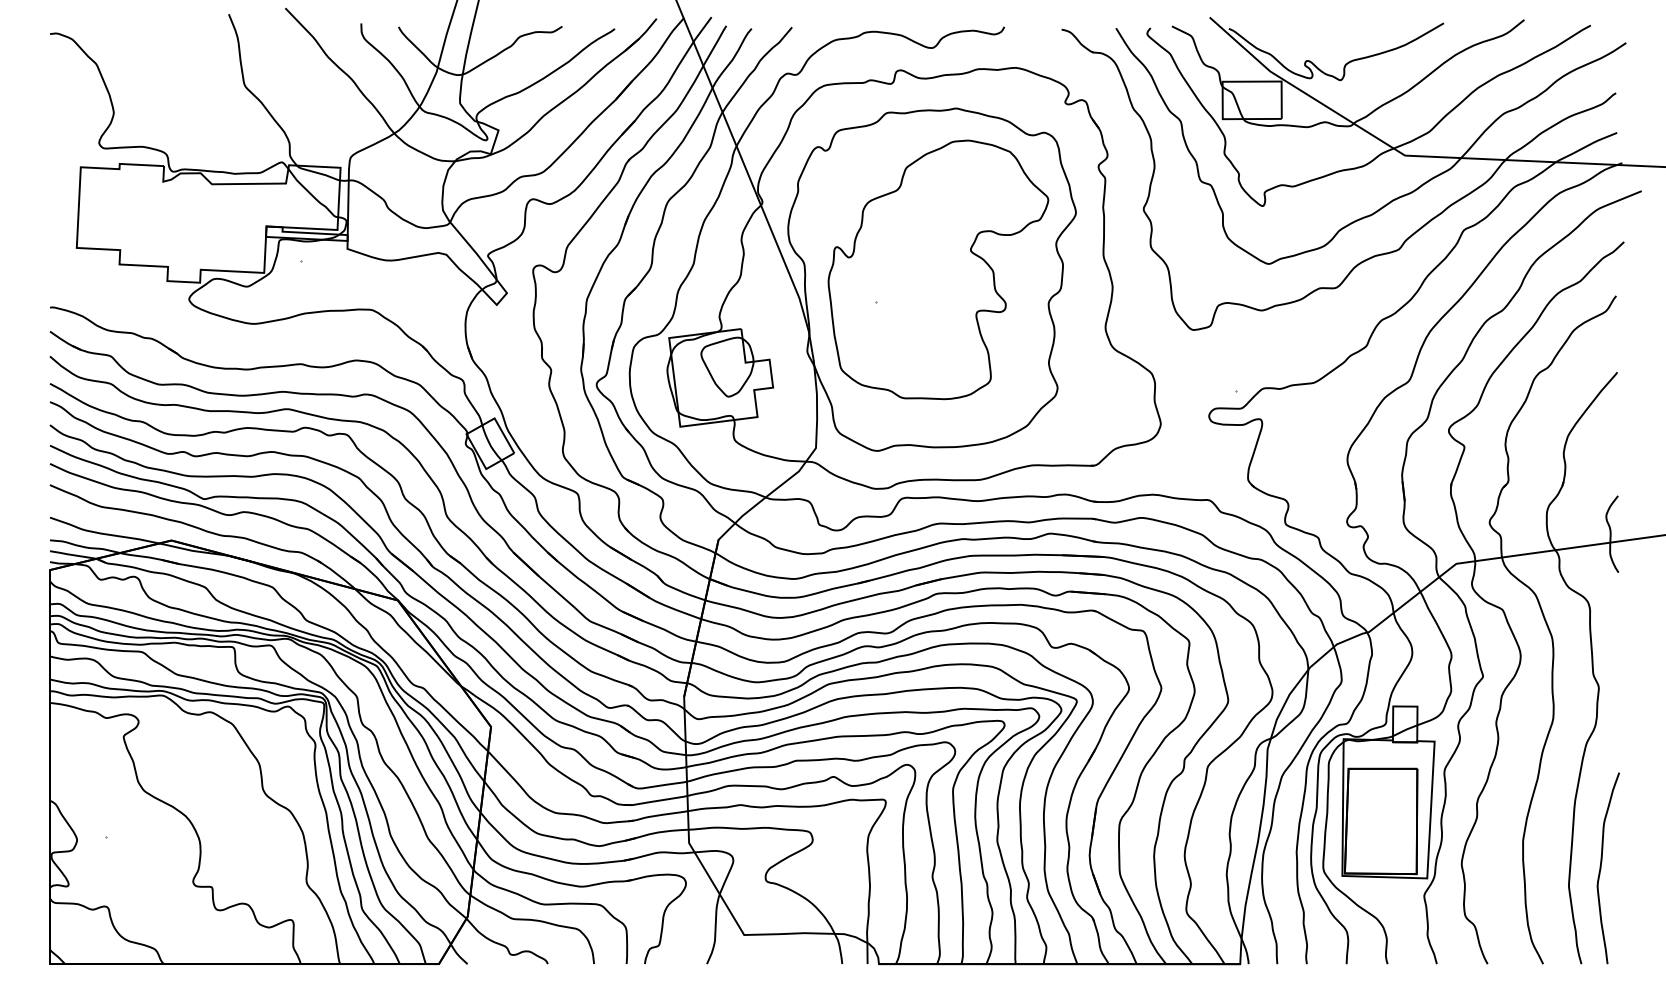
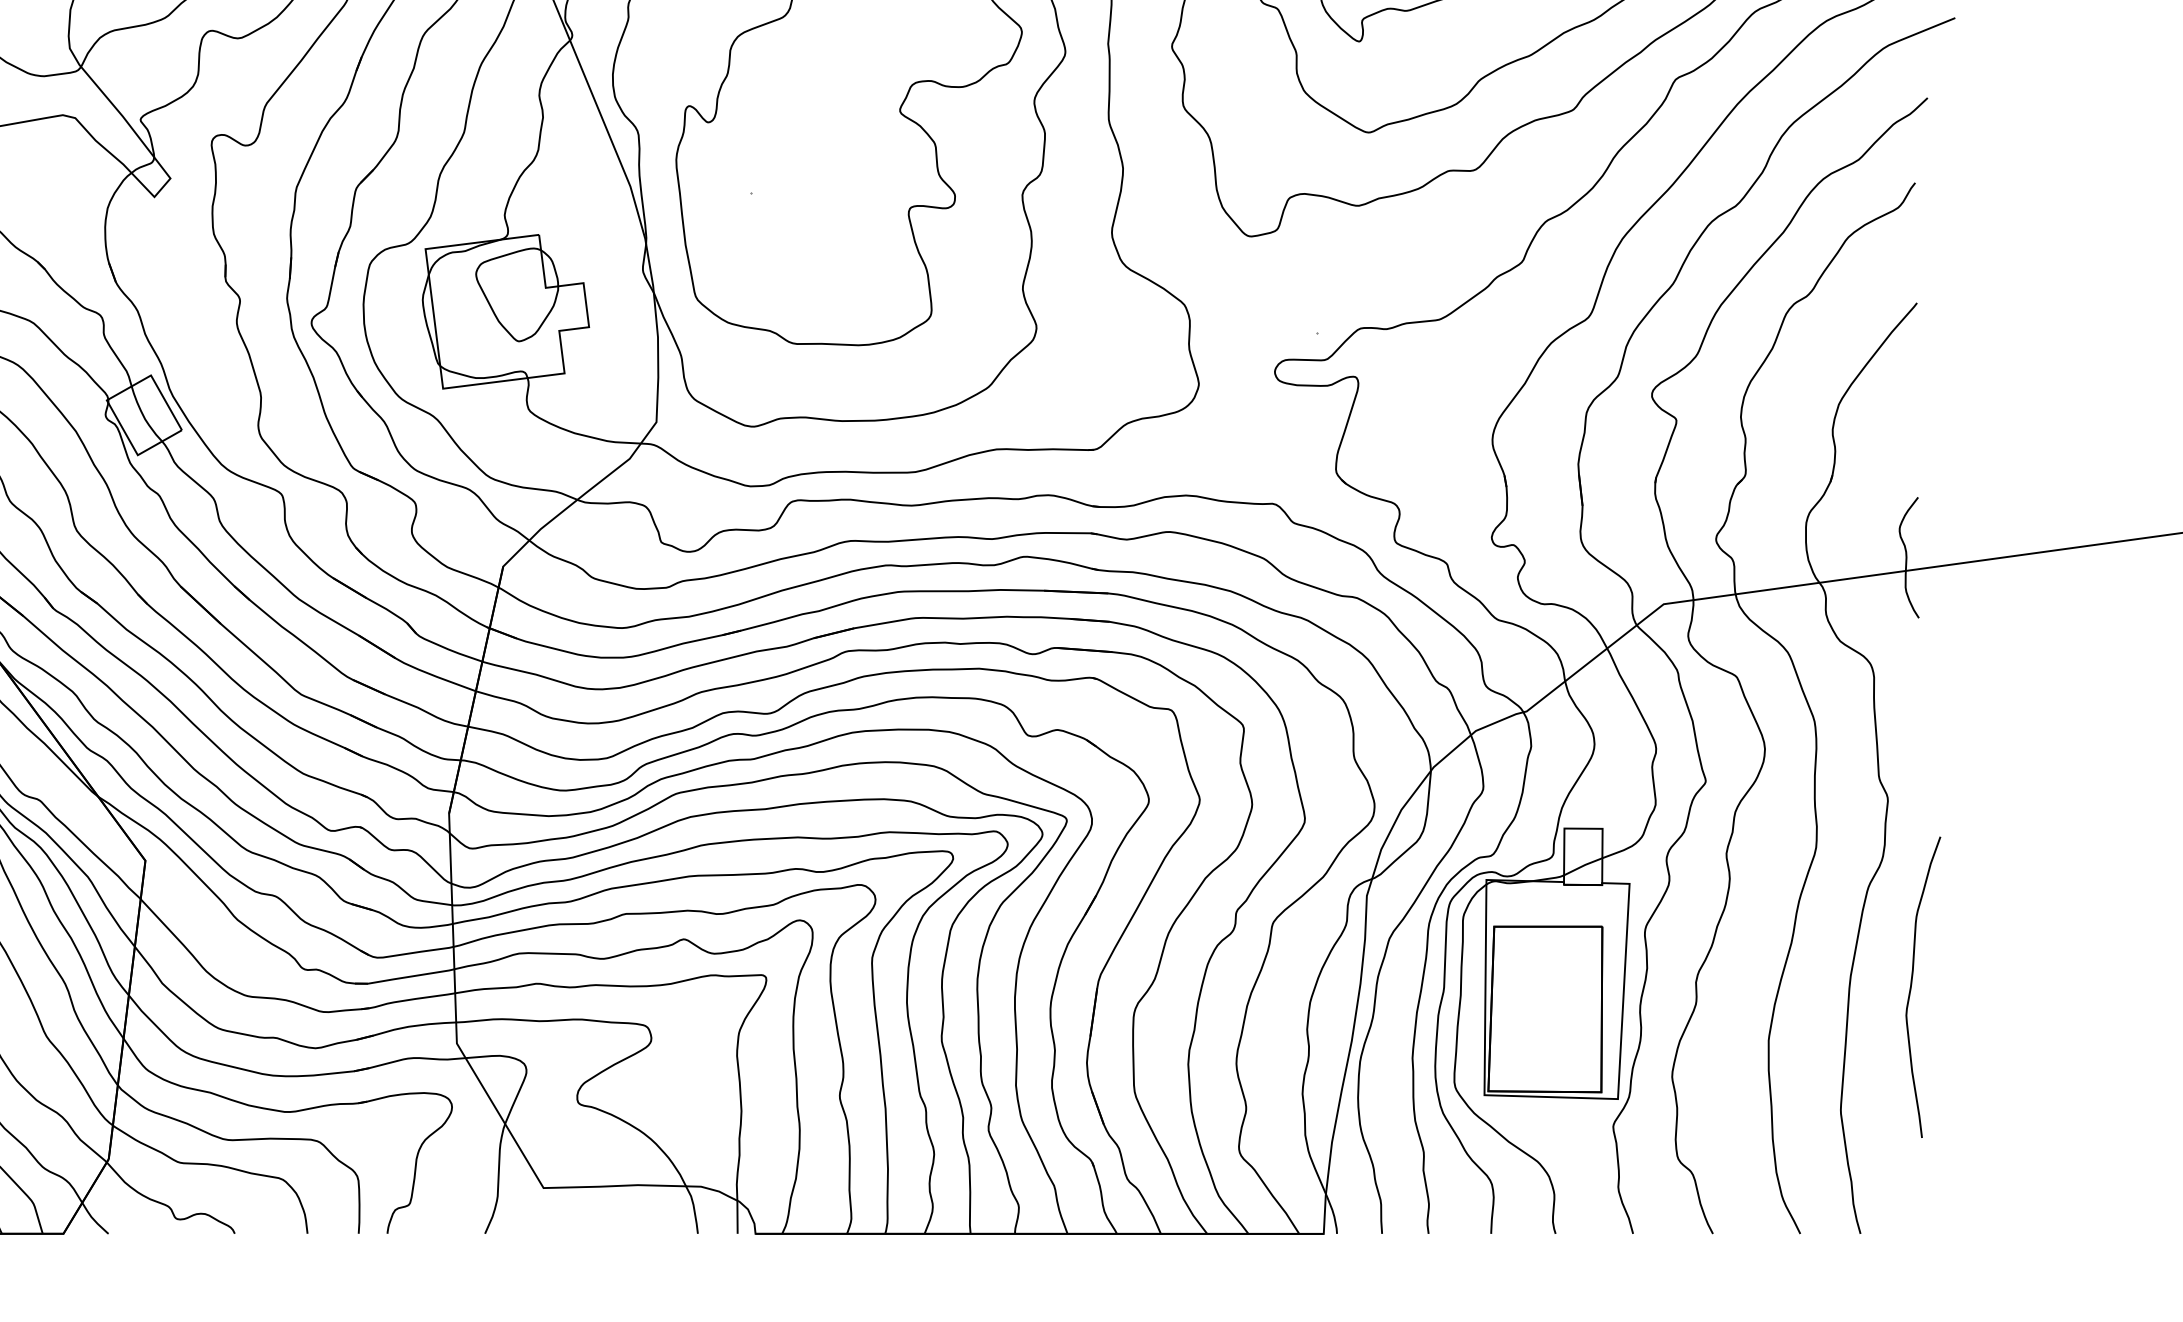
curve: (1601, 868) -> (1912, 987), moved

